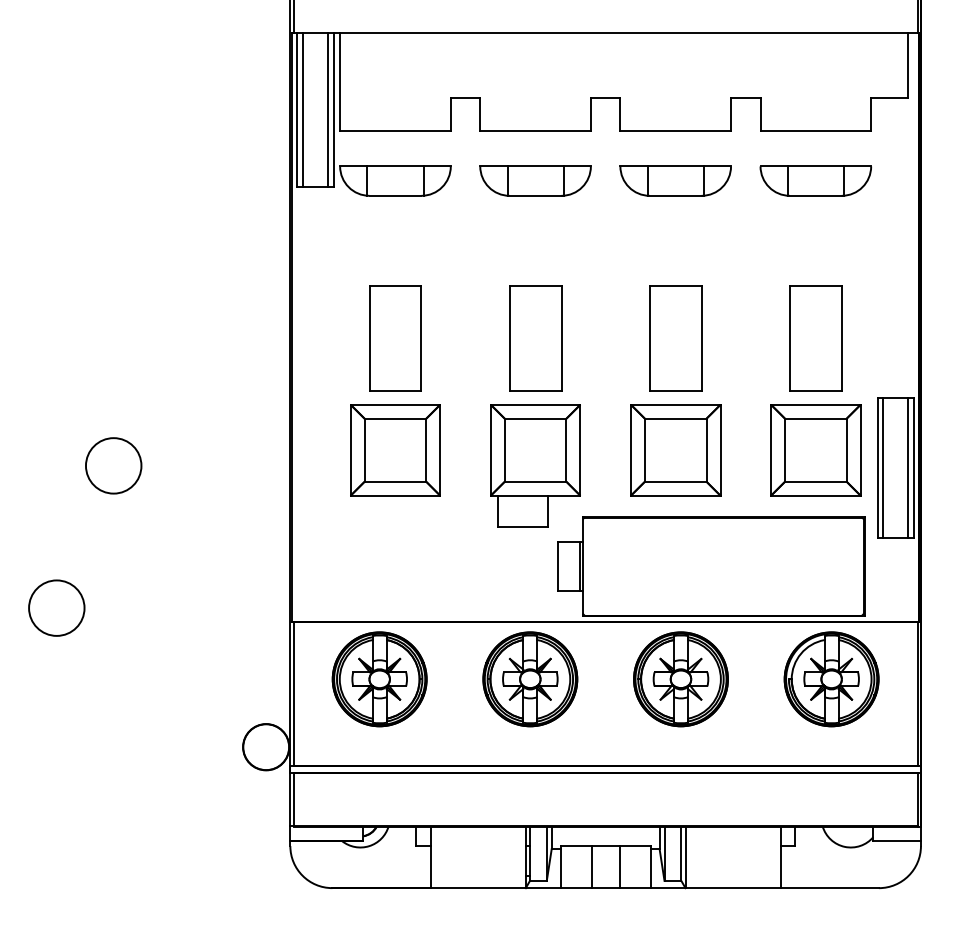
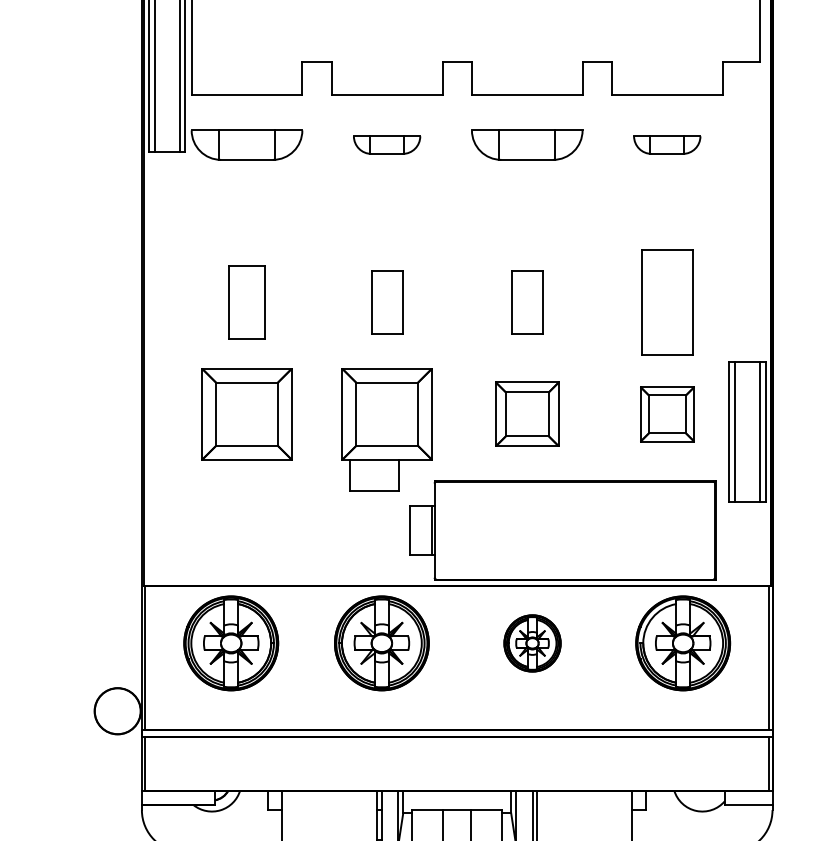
part: (535, 180) -> (387, 144), size x0.6
part: (815, 180) -> (667, 144), size x0.6
part: (395, 338) -> (247, 302), size x0.7
part: (535, 338) -> (387, 302), size x0.6
part: (675, 338) -> (527, 302), size x0.6
part: (675, 450) -> (527, 414), size x0.7
part: (815, 450) -> (667, 414), size x0.6
part: (680, 679) -> (532, 643), size x0.6

